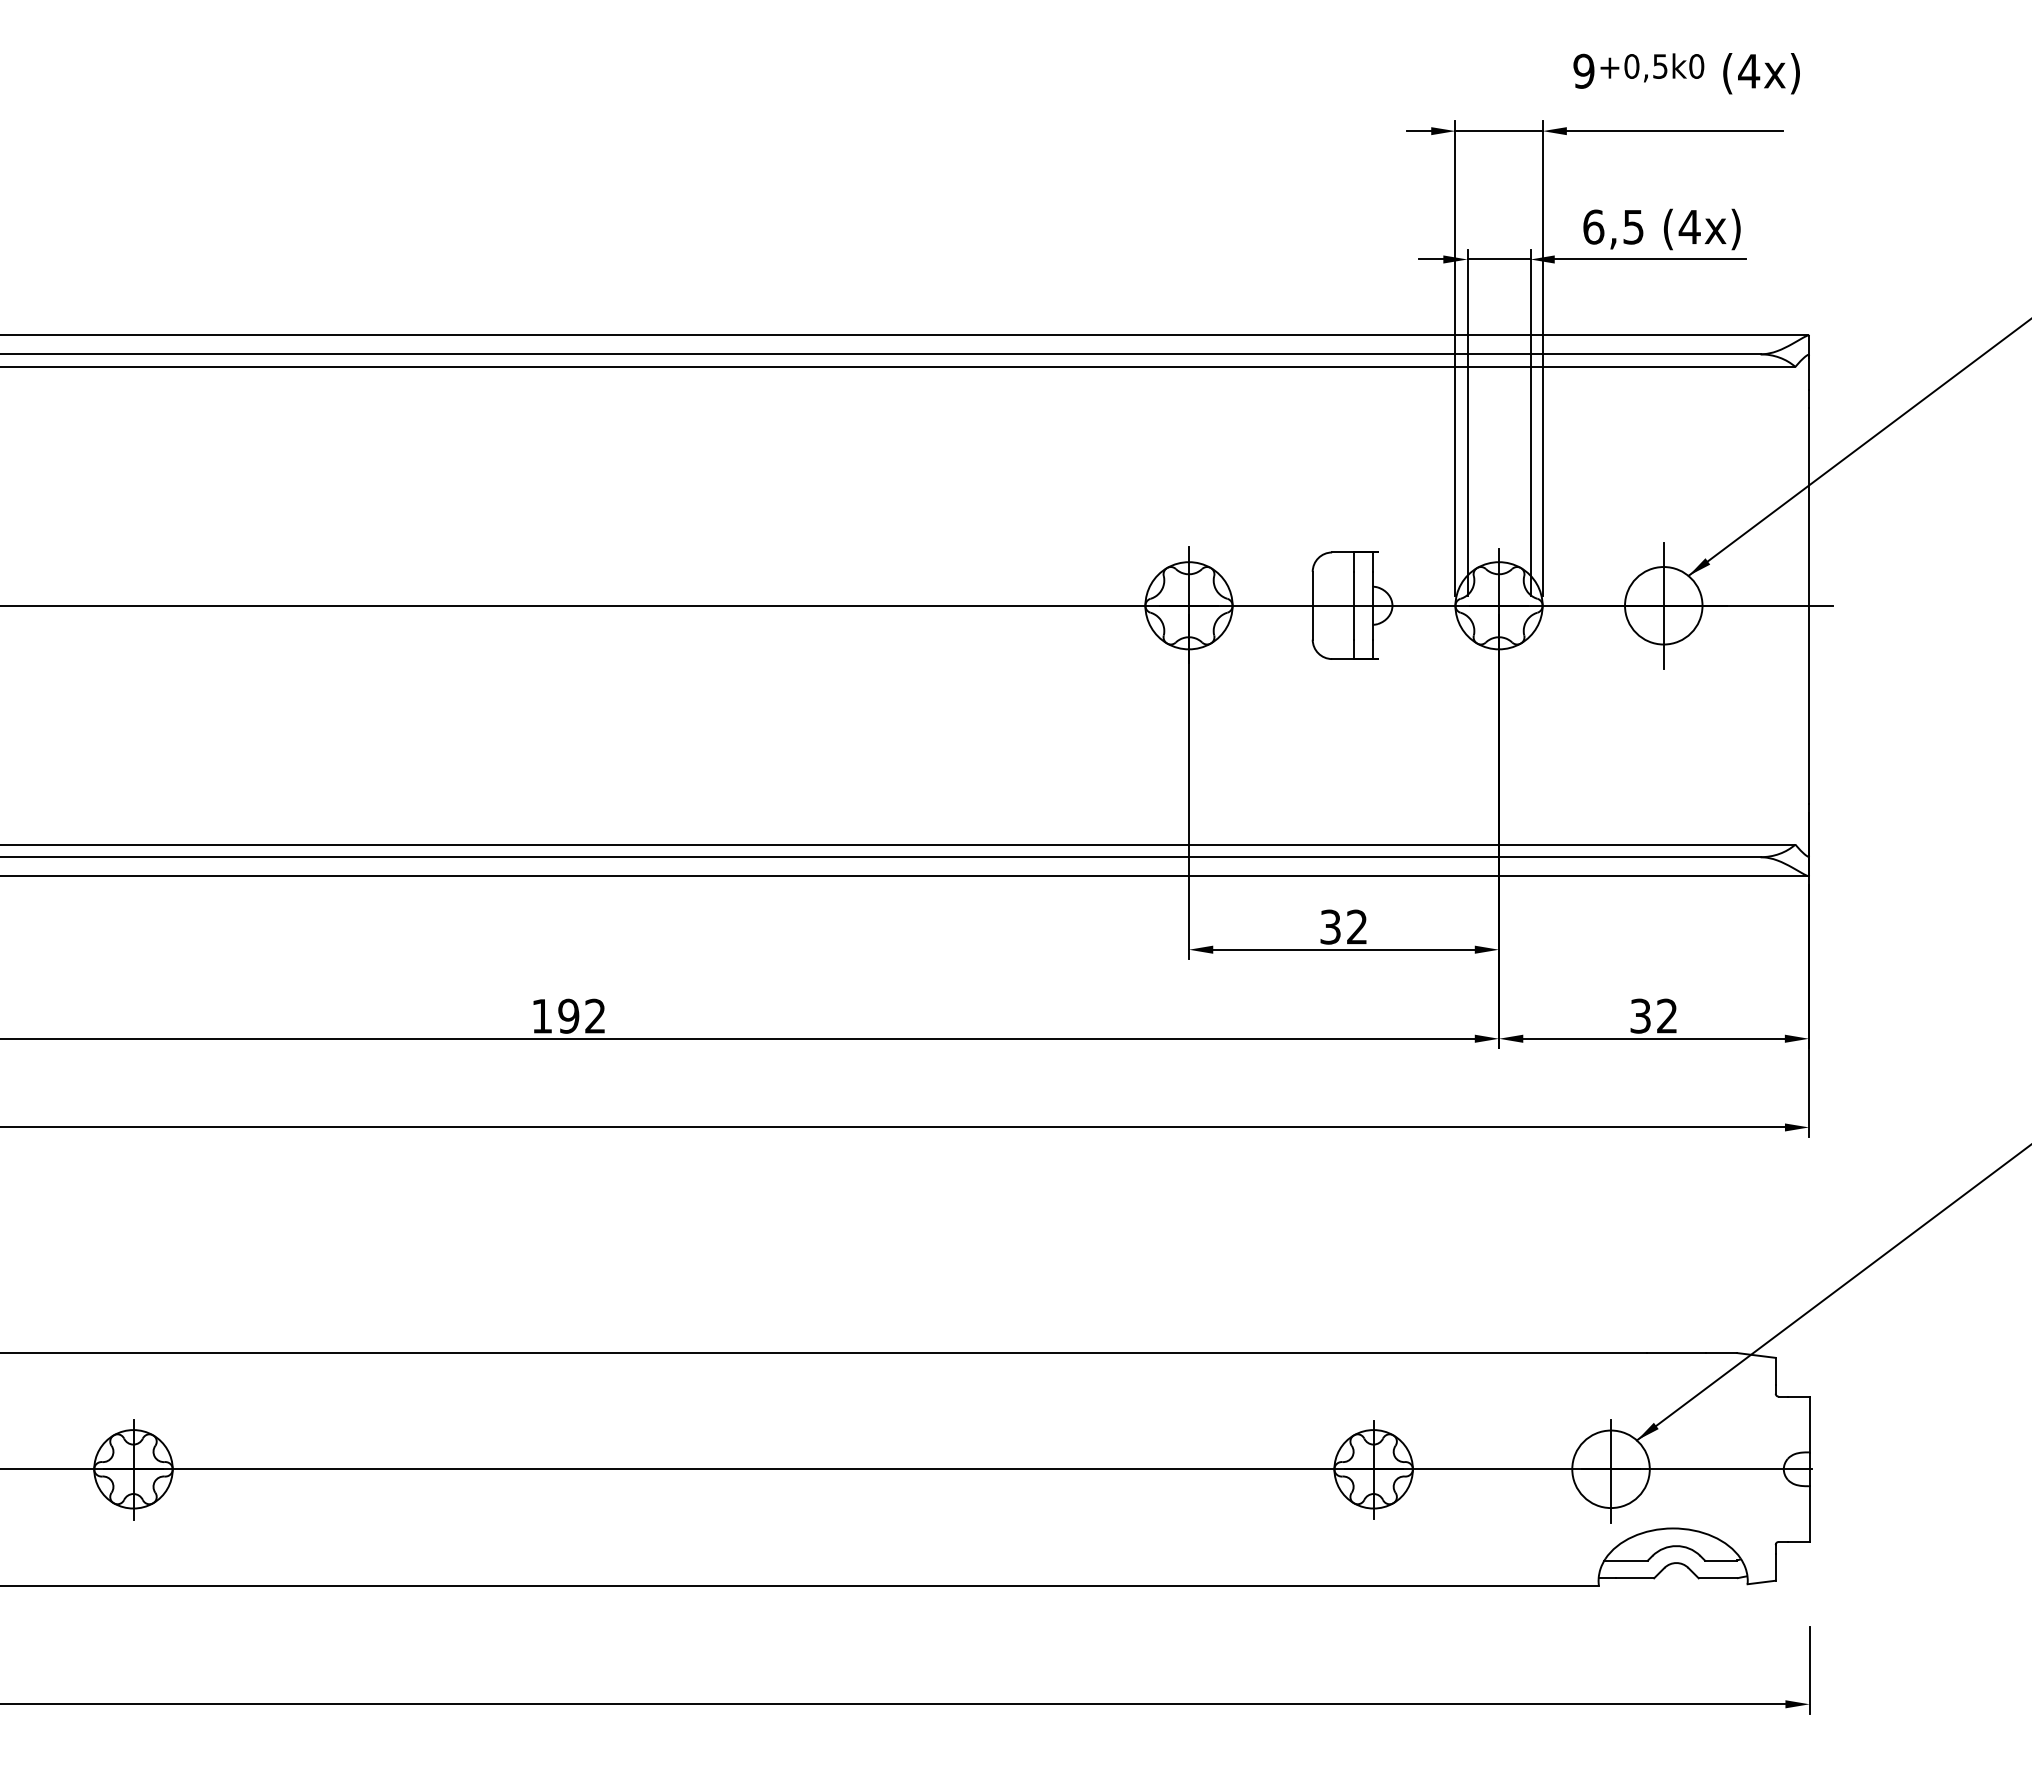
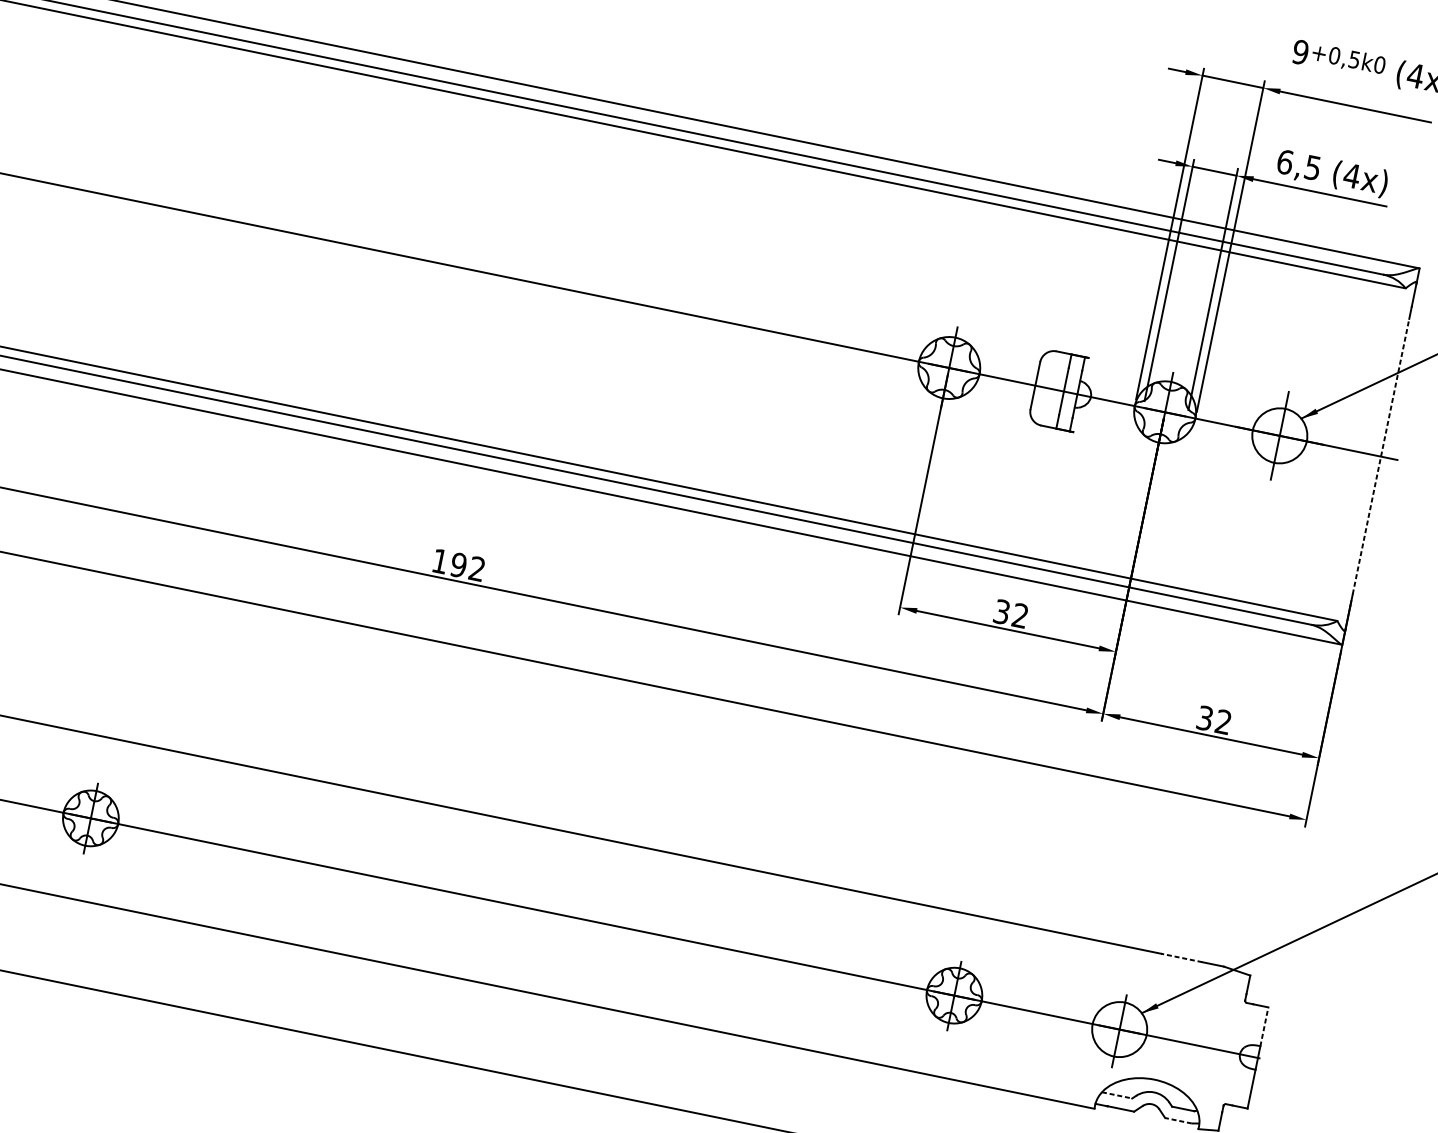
line: (1809, 605) -> (1381, 456), solid -> dashed
line: (1676, 1353) -> (1181, 958), solid -> dashed
line: (1809, 1424) -> (1264, 1026), solid -> dashed
line: (1626, 1560) -> (1117, 1095), solid -> dashed
line: (1717, 1578) -> (1178, 1120), solid -> dashed

